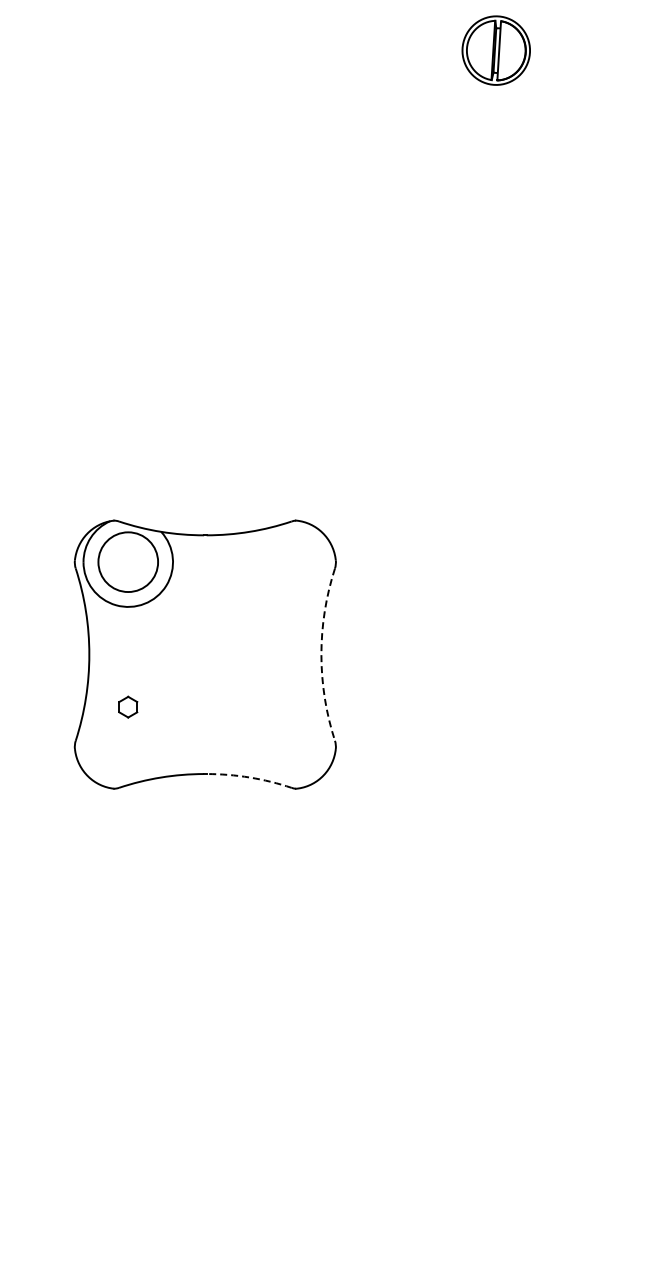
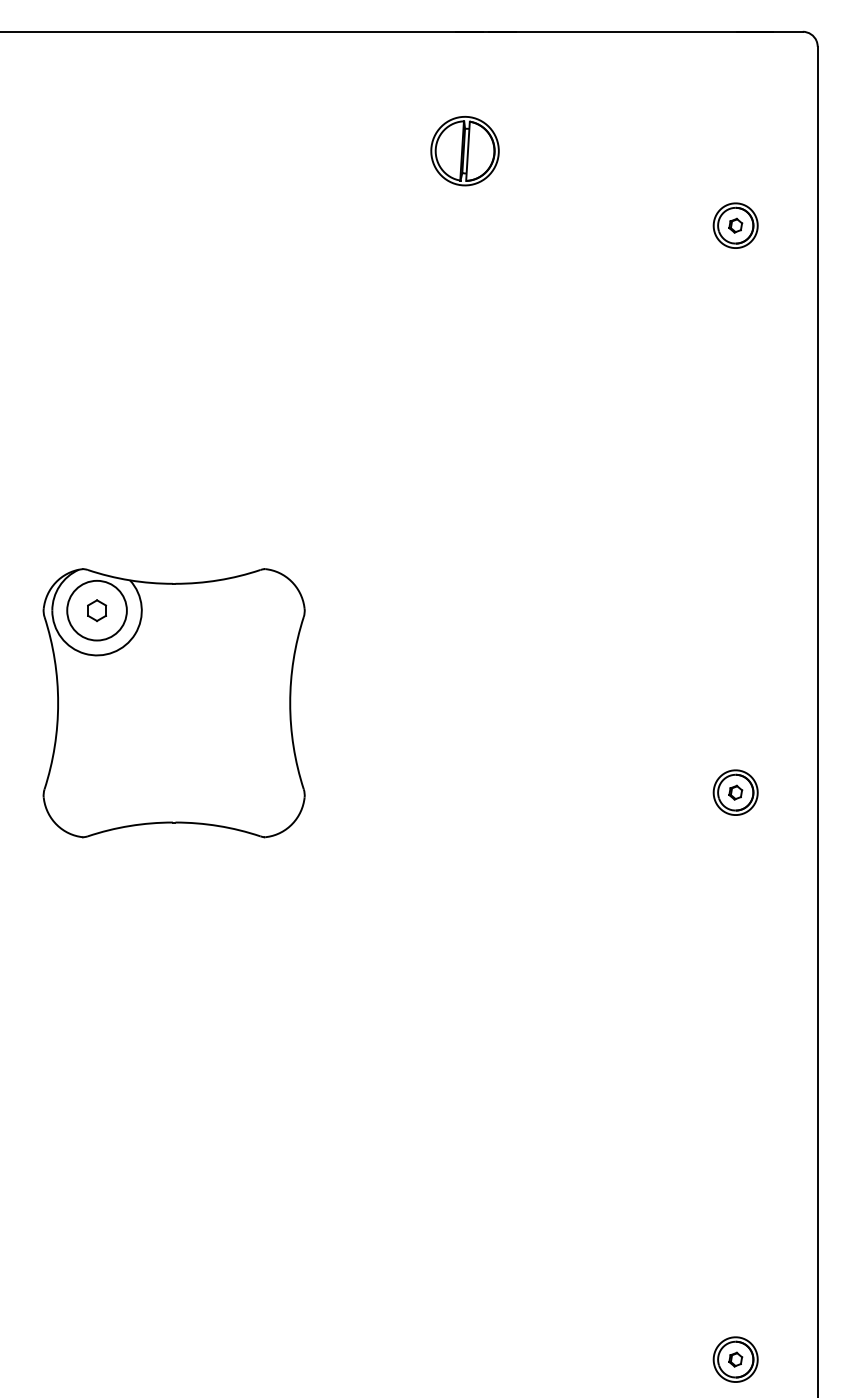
part: (495, 51) -> (464, 151), moved
arc: (321, 655) -> (290, 703), dashed -> solid
part: (128, 707) -> (97, 610), moved
arc: (249, 778) -> (218, 826), dashed -> solid

